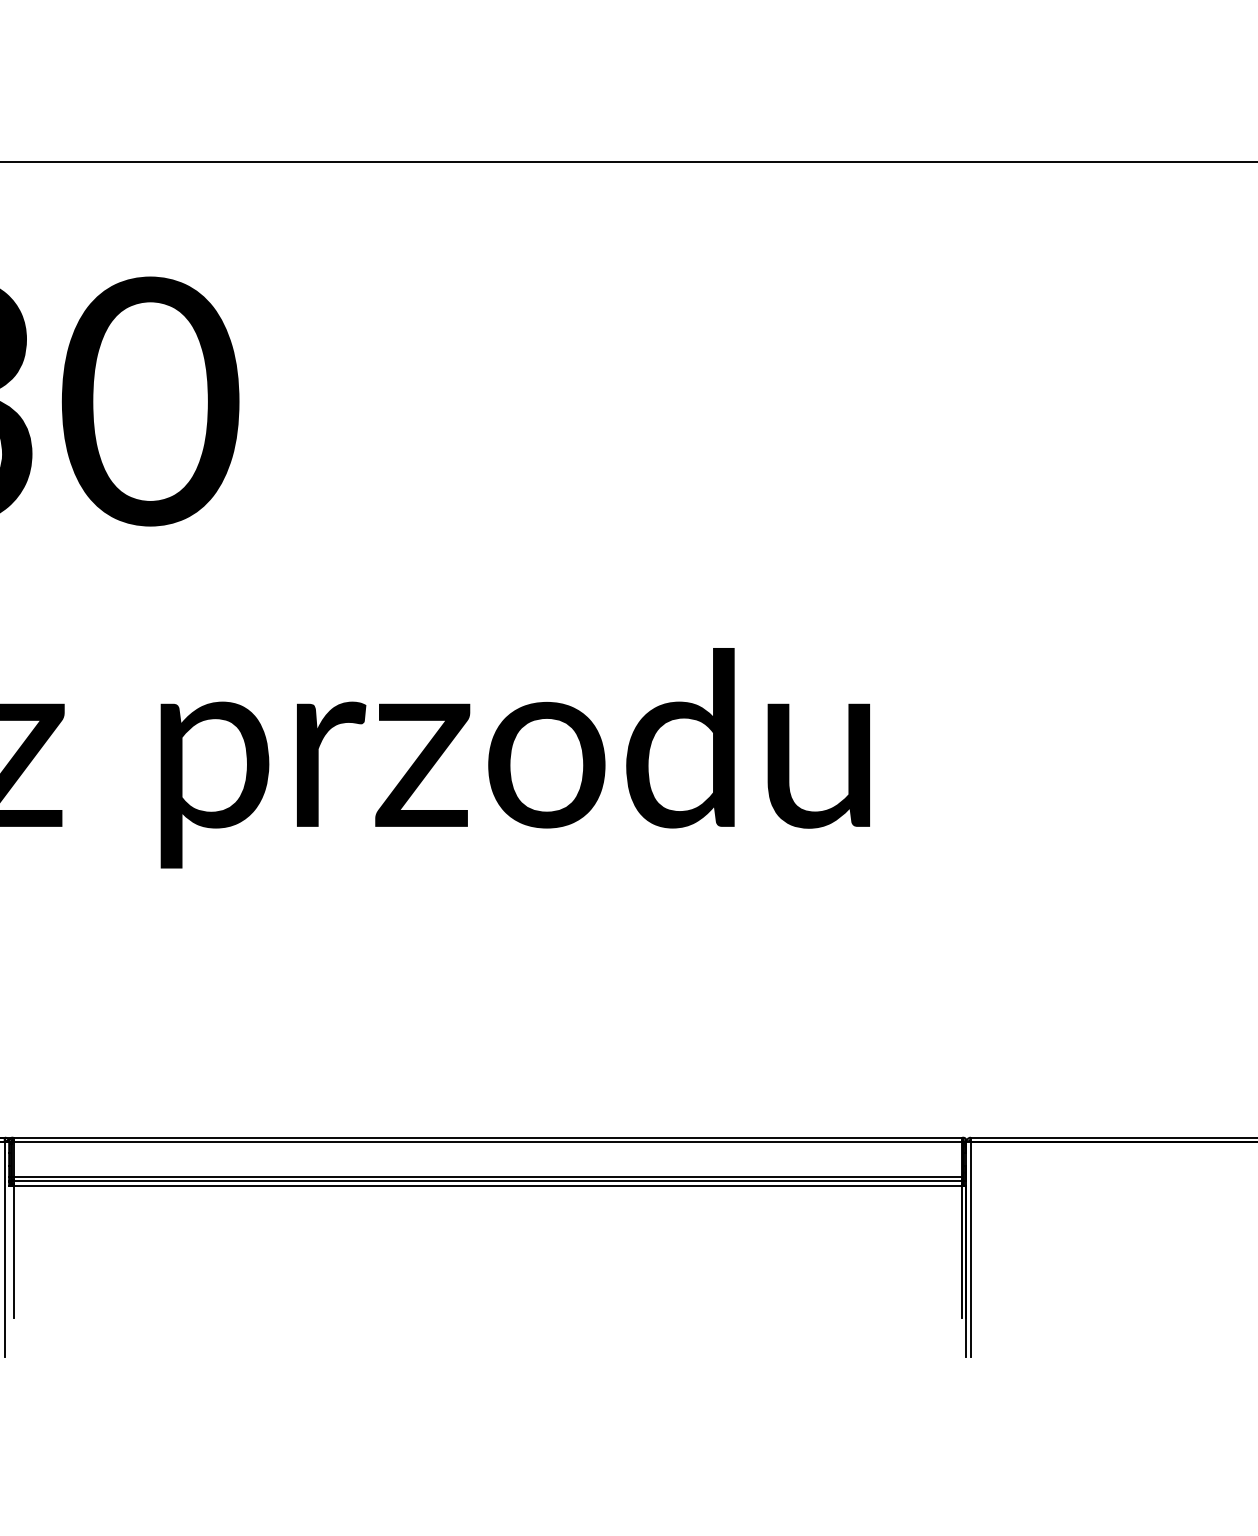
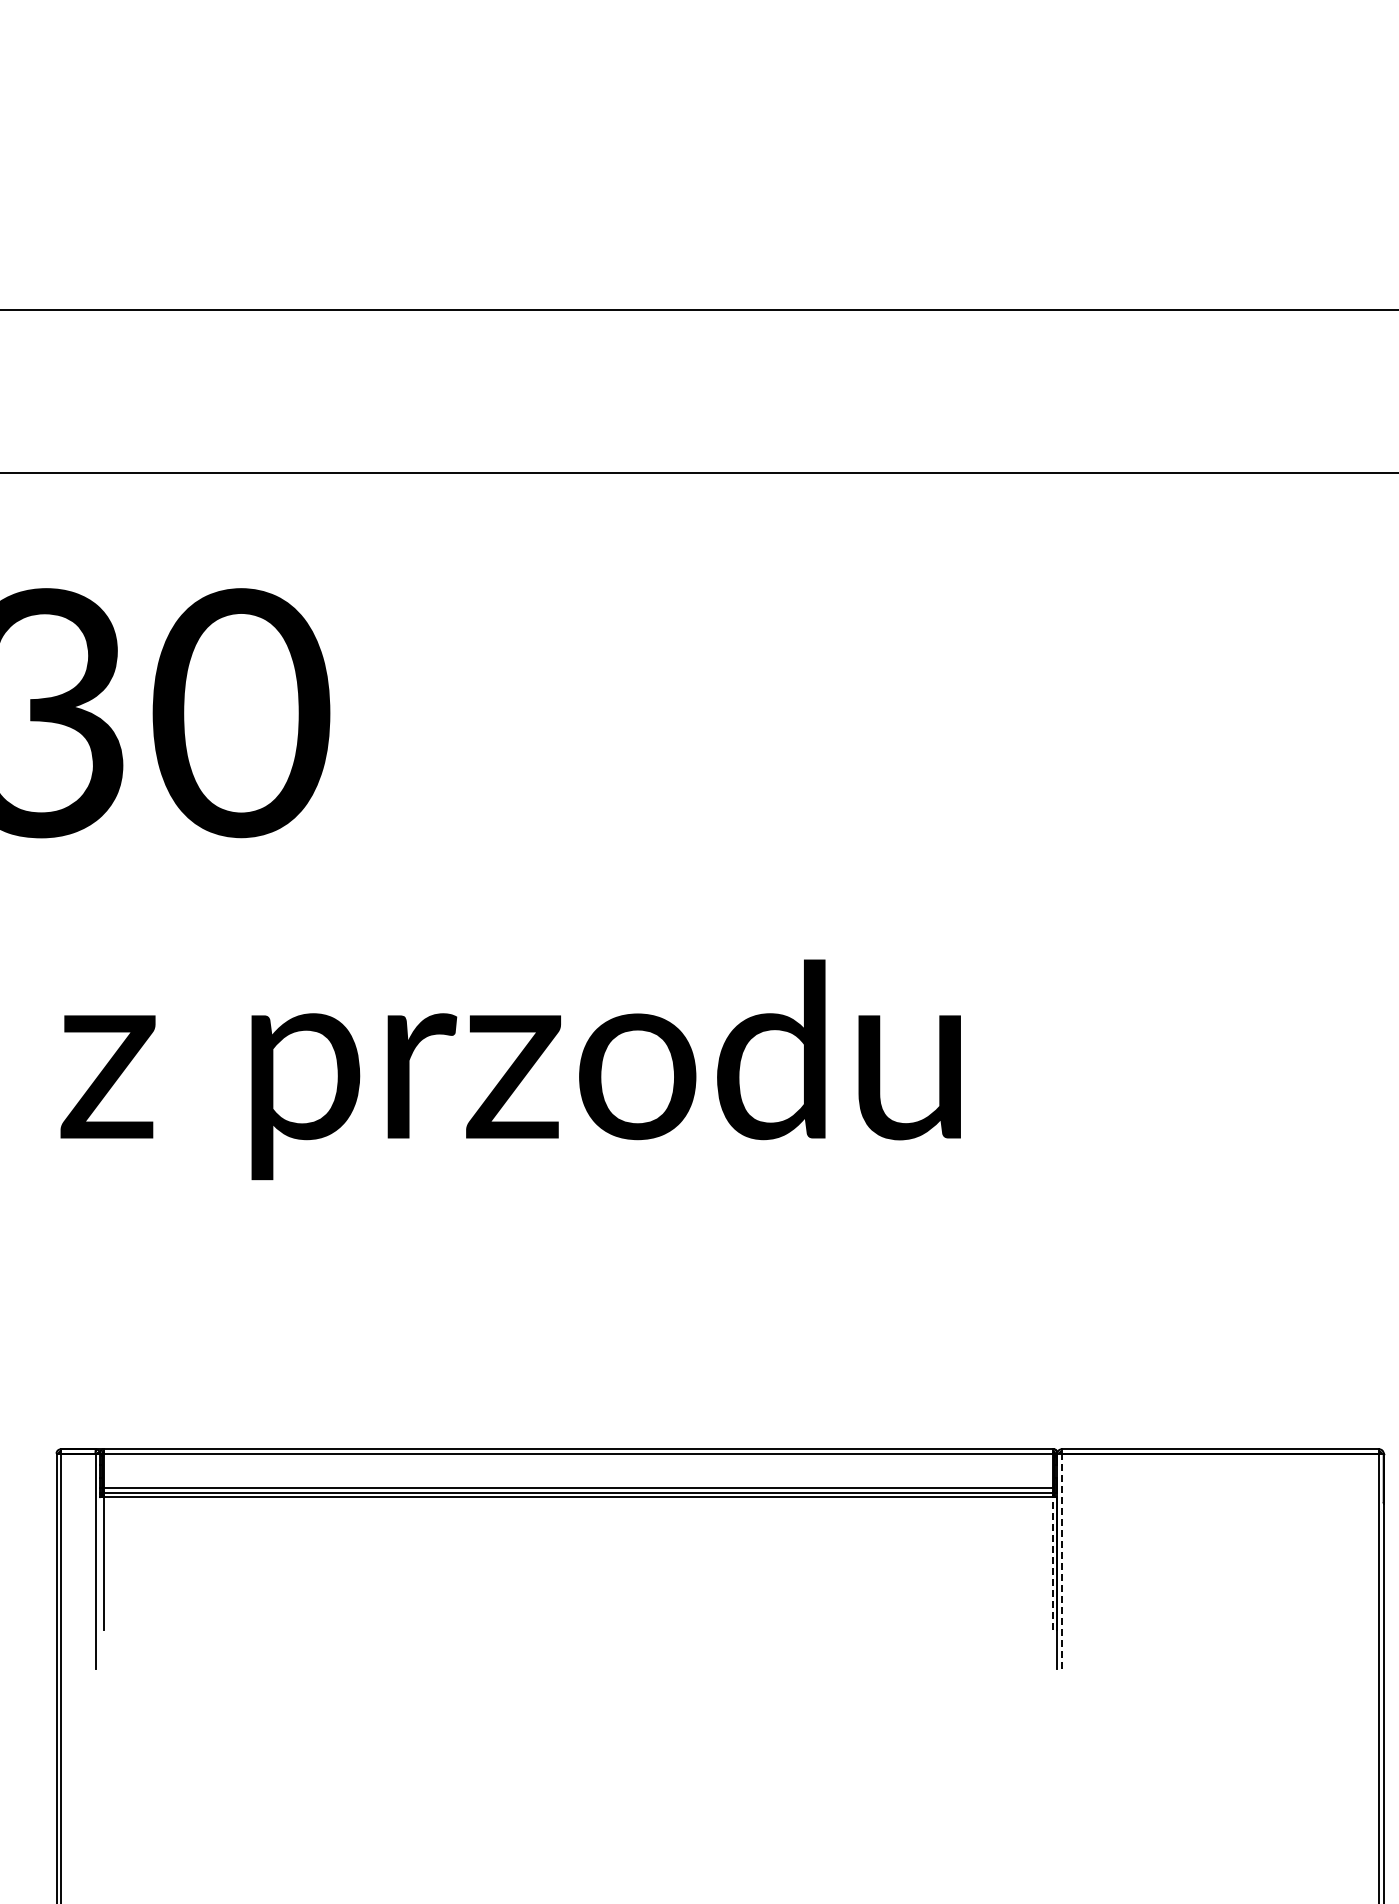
line: (970, 1249) -> (1061, 1561), solid -> dashed
line: (961, 1251) -> (1052, 1563), solid -> dashed

